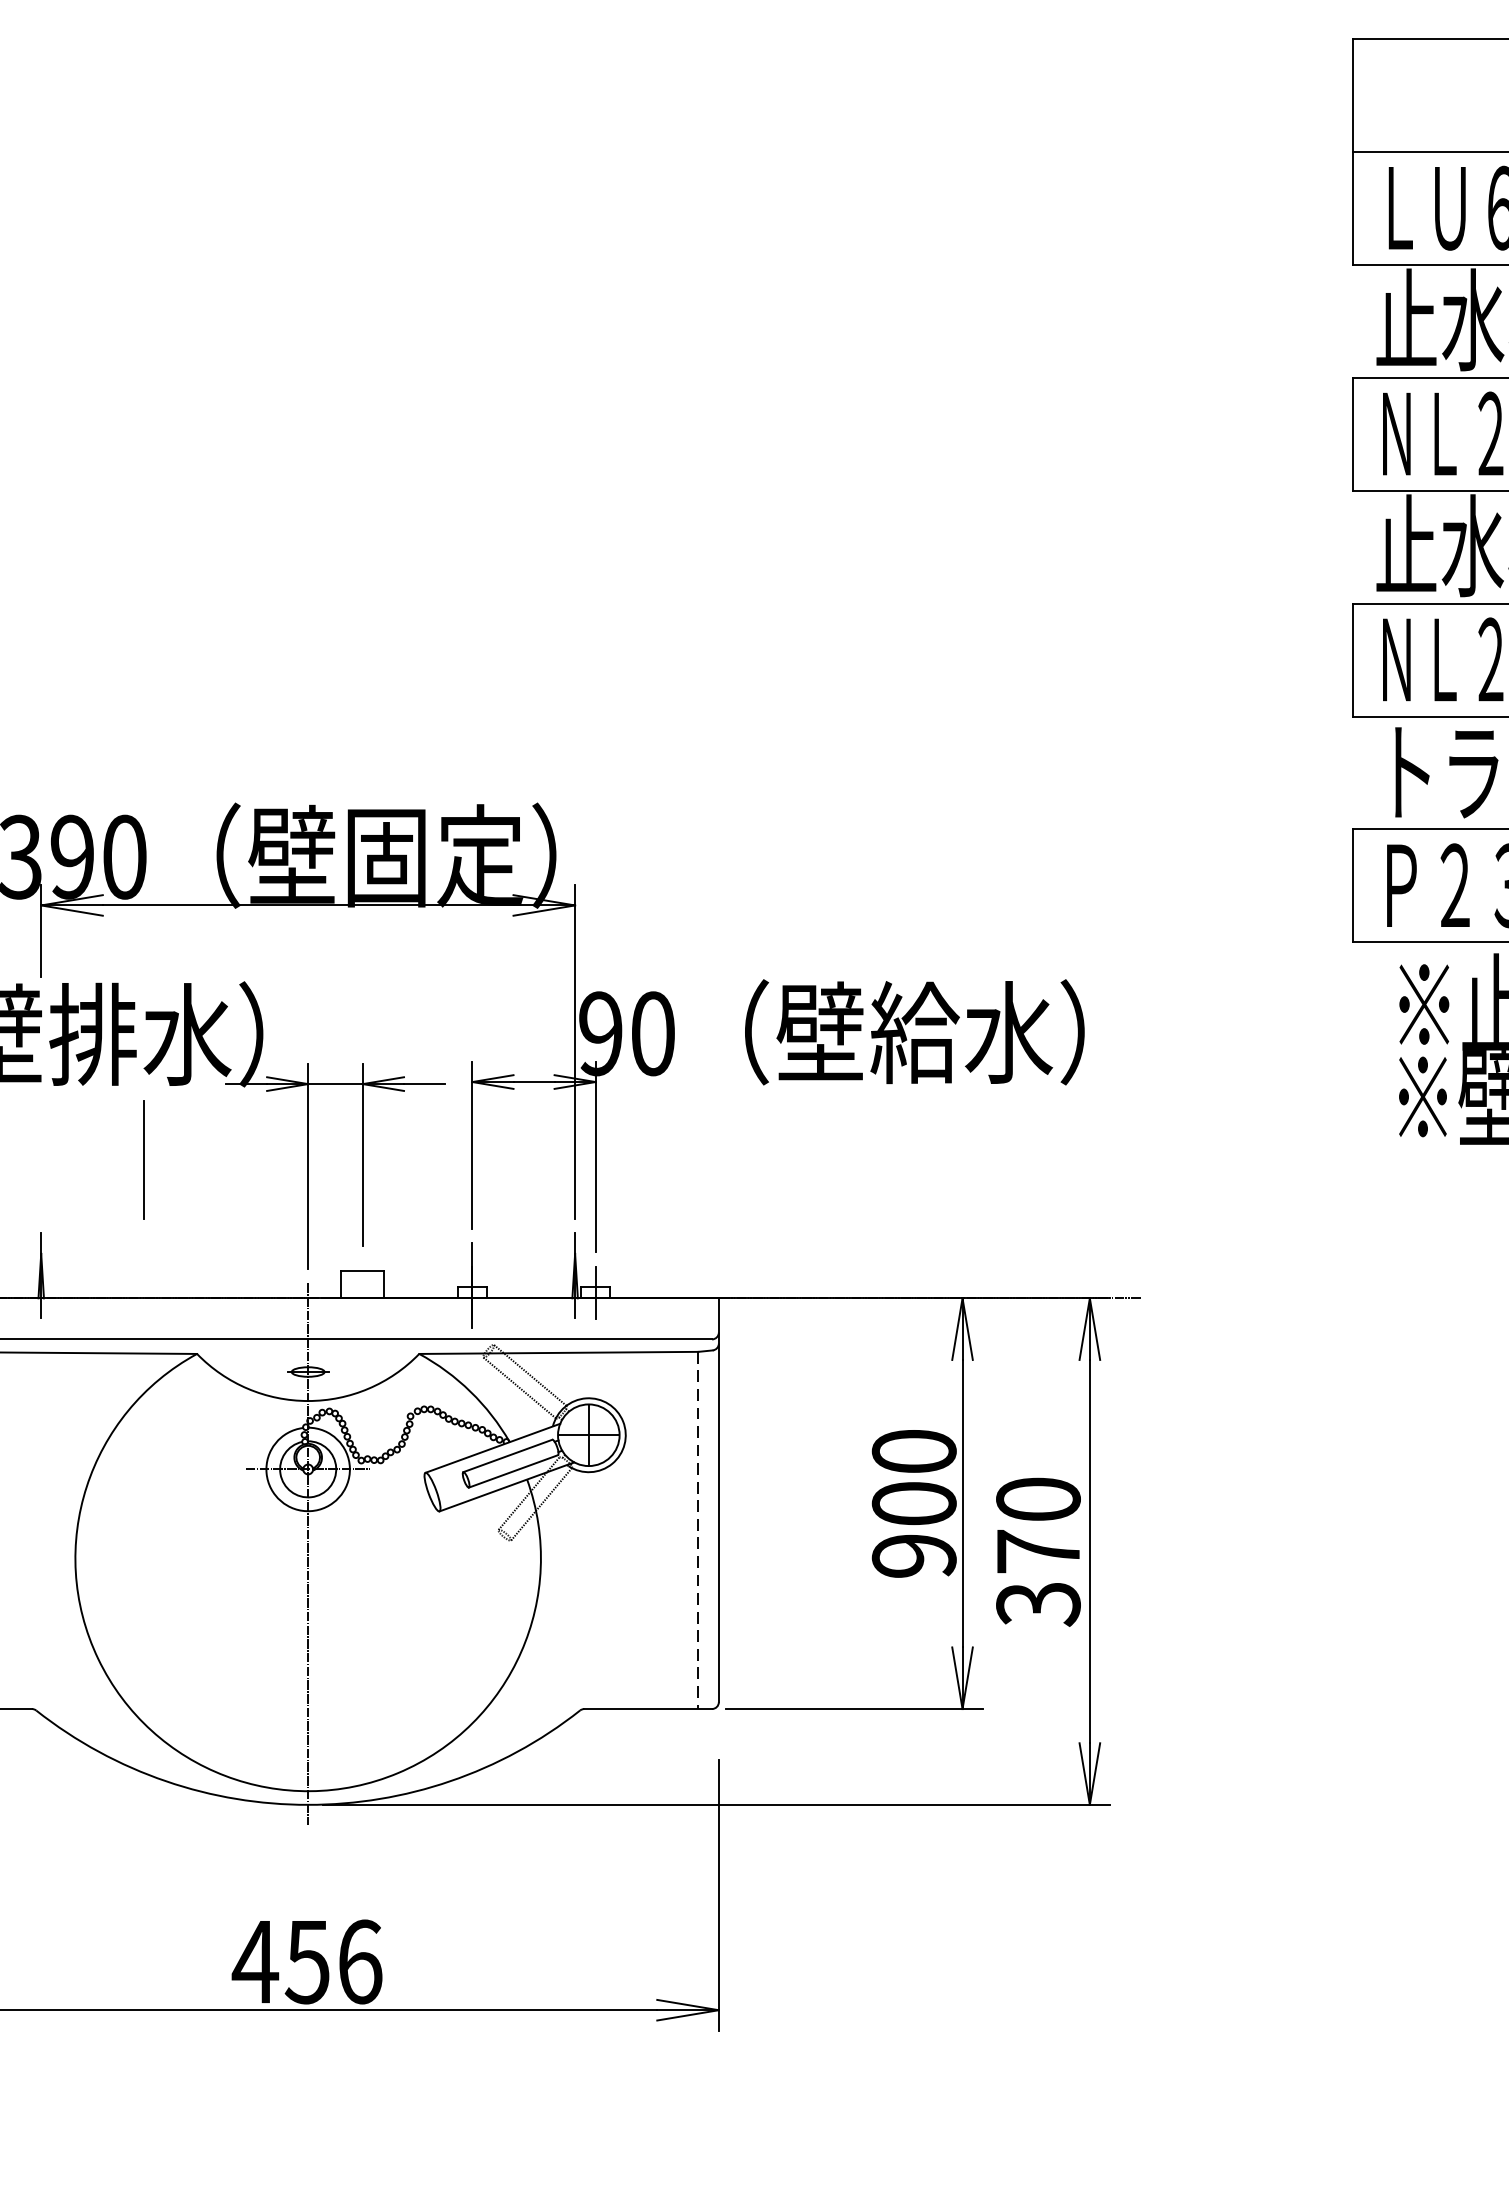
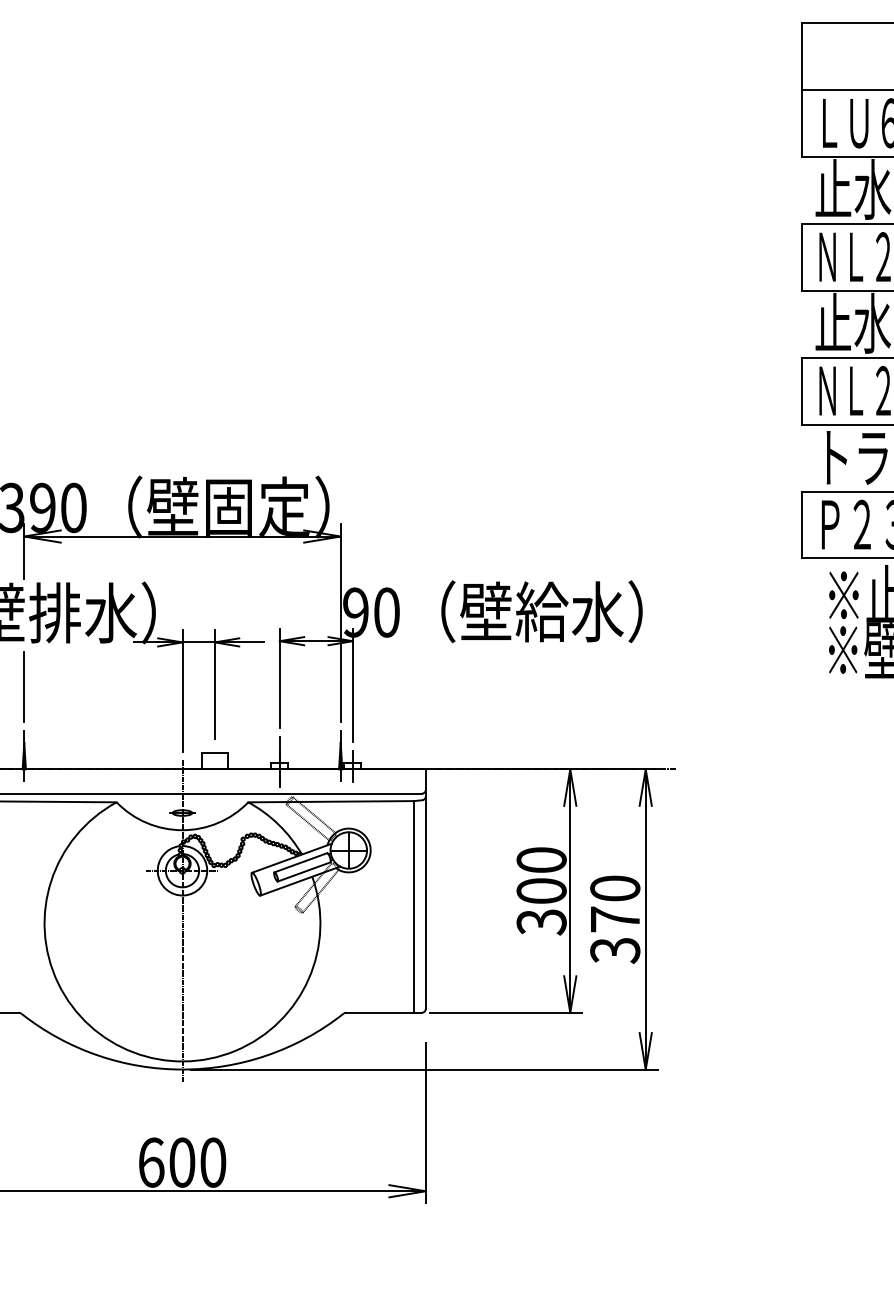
line: (142, 1158) -> (23, 686), moved
line: (697, 1529) -> (413, 906), dashed -> solid
text: (913, 1556) -> (541, 922), 900 -> 300
text: (306, 1961) -> (181, 1162), 456 -> 600

